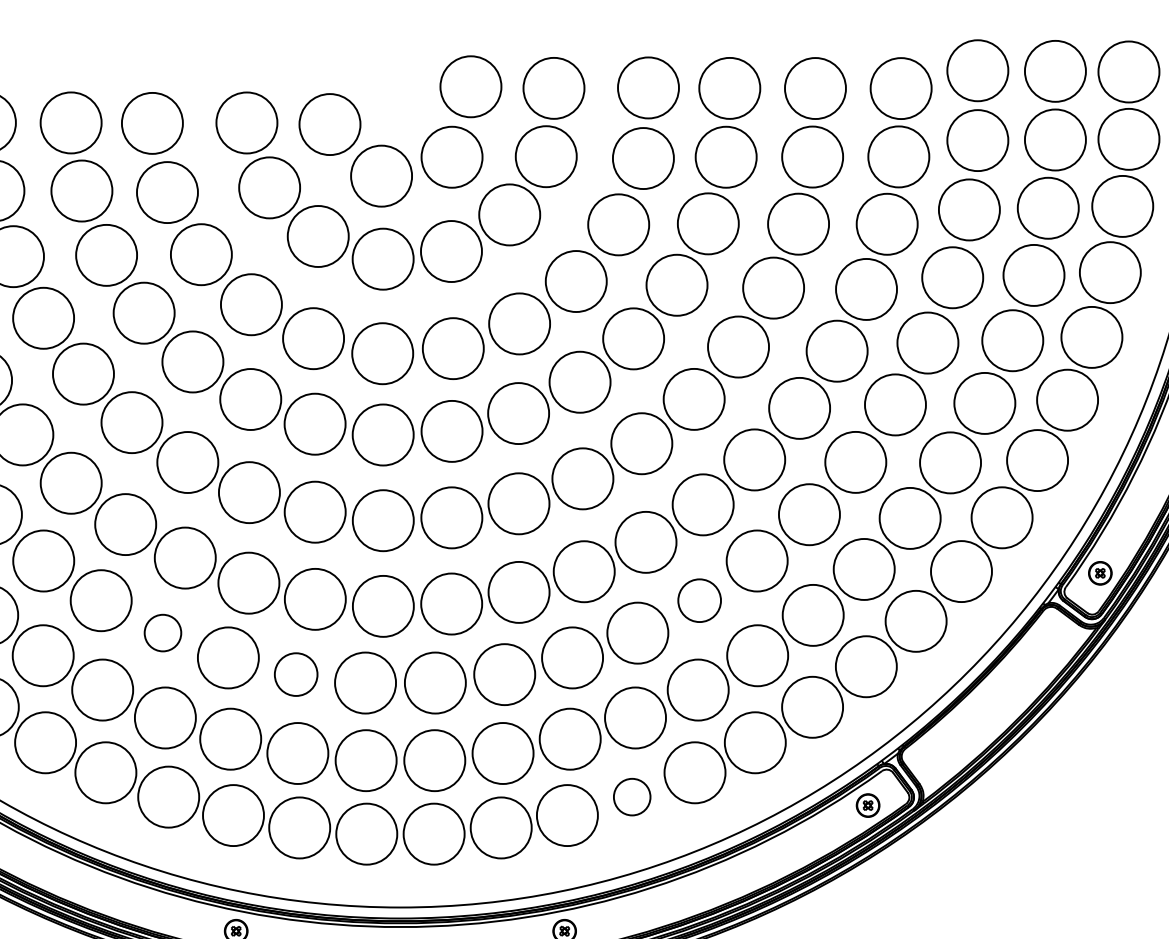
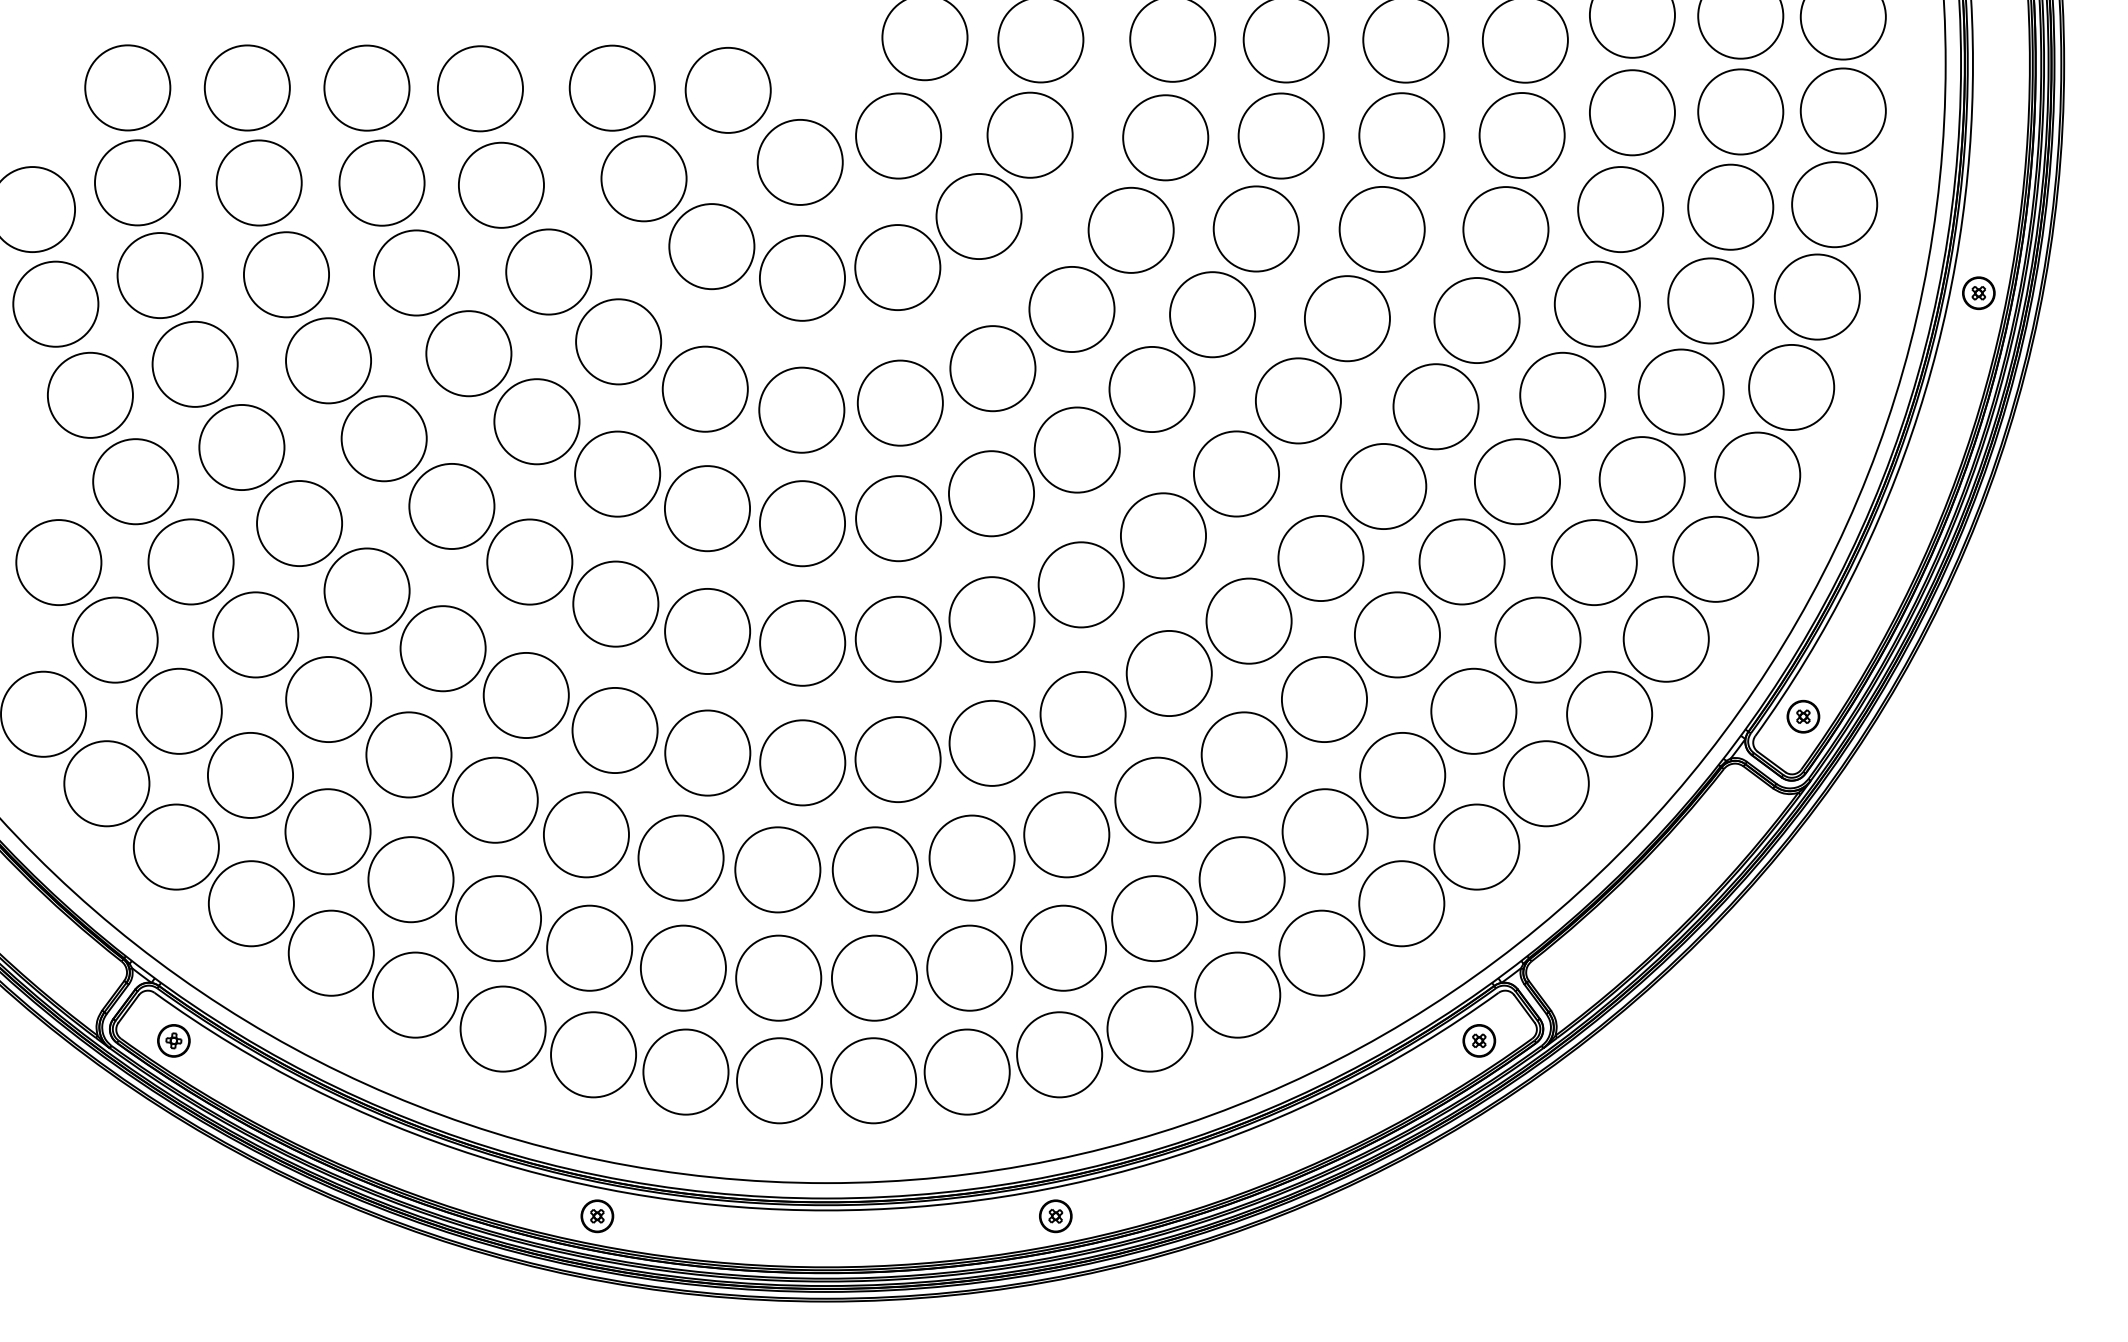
circle: (699, 600) -> (1243, 754), size x1.43
circle: (162, 632) -> (494, 799), size x1.67
circle: (295, 674) -> (680, 857), size x1.43
circle: (631, 796) -> (1149, 1028), size x1.67

